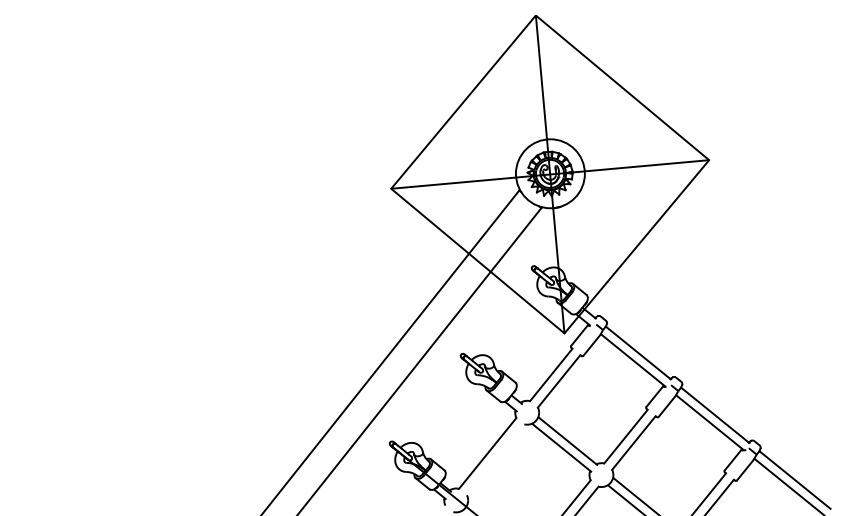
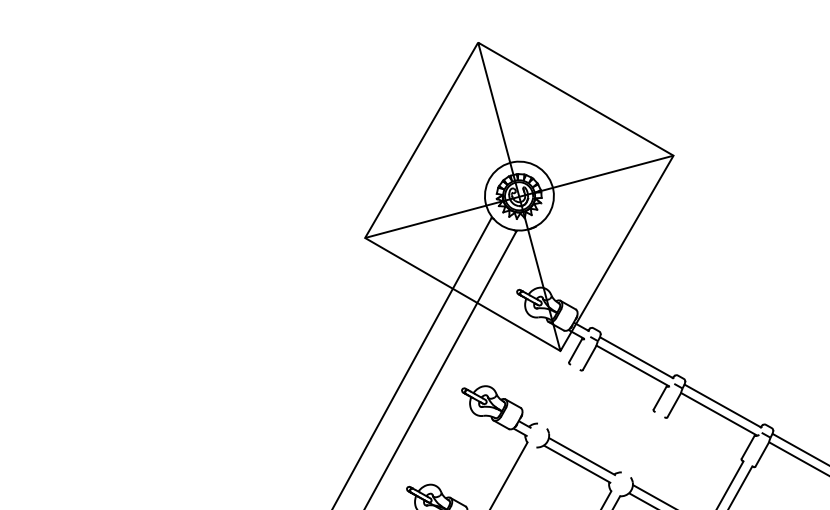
line: (551, 374) -> (554, 393), removed
line: (558, 381) -> (562, 399), removed
line: (625, 436) -> (638, 442), removed
line: (633, 442) -> (647, 446), removed

